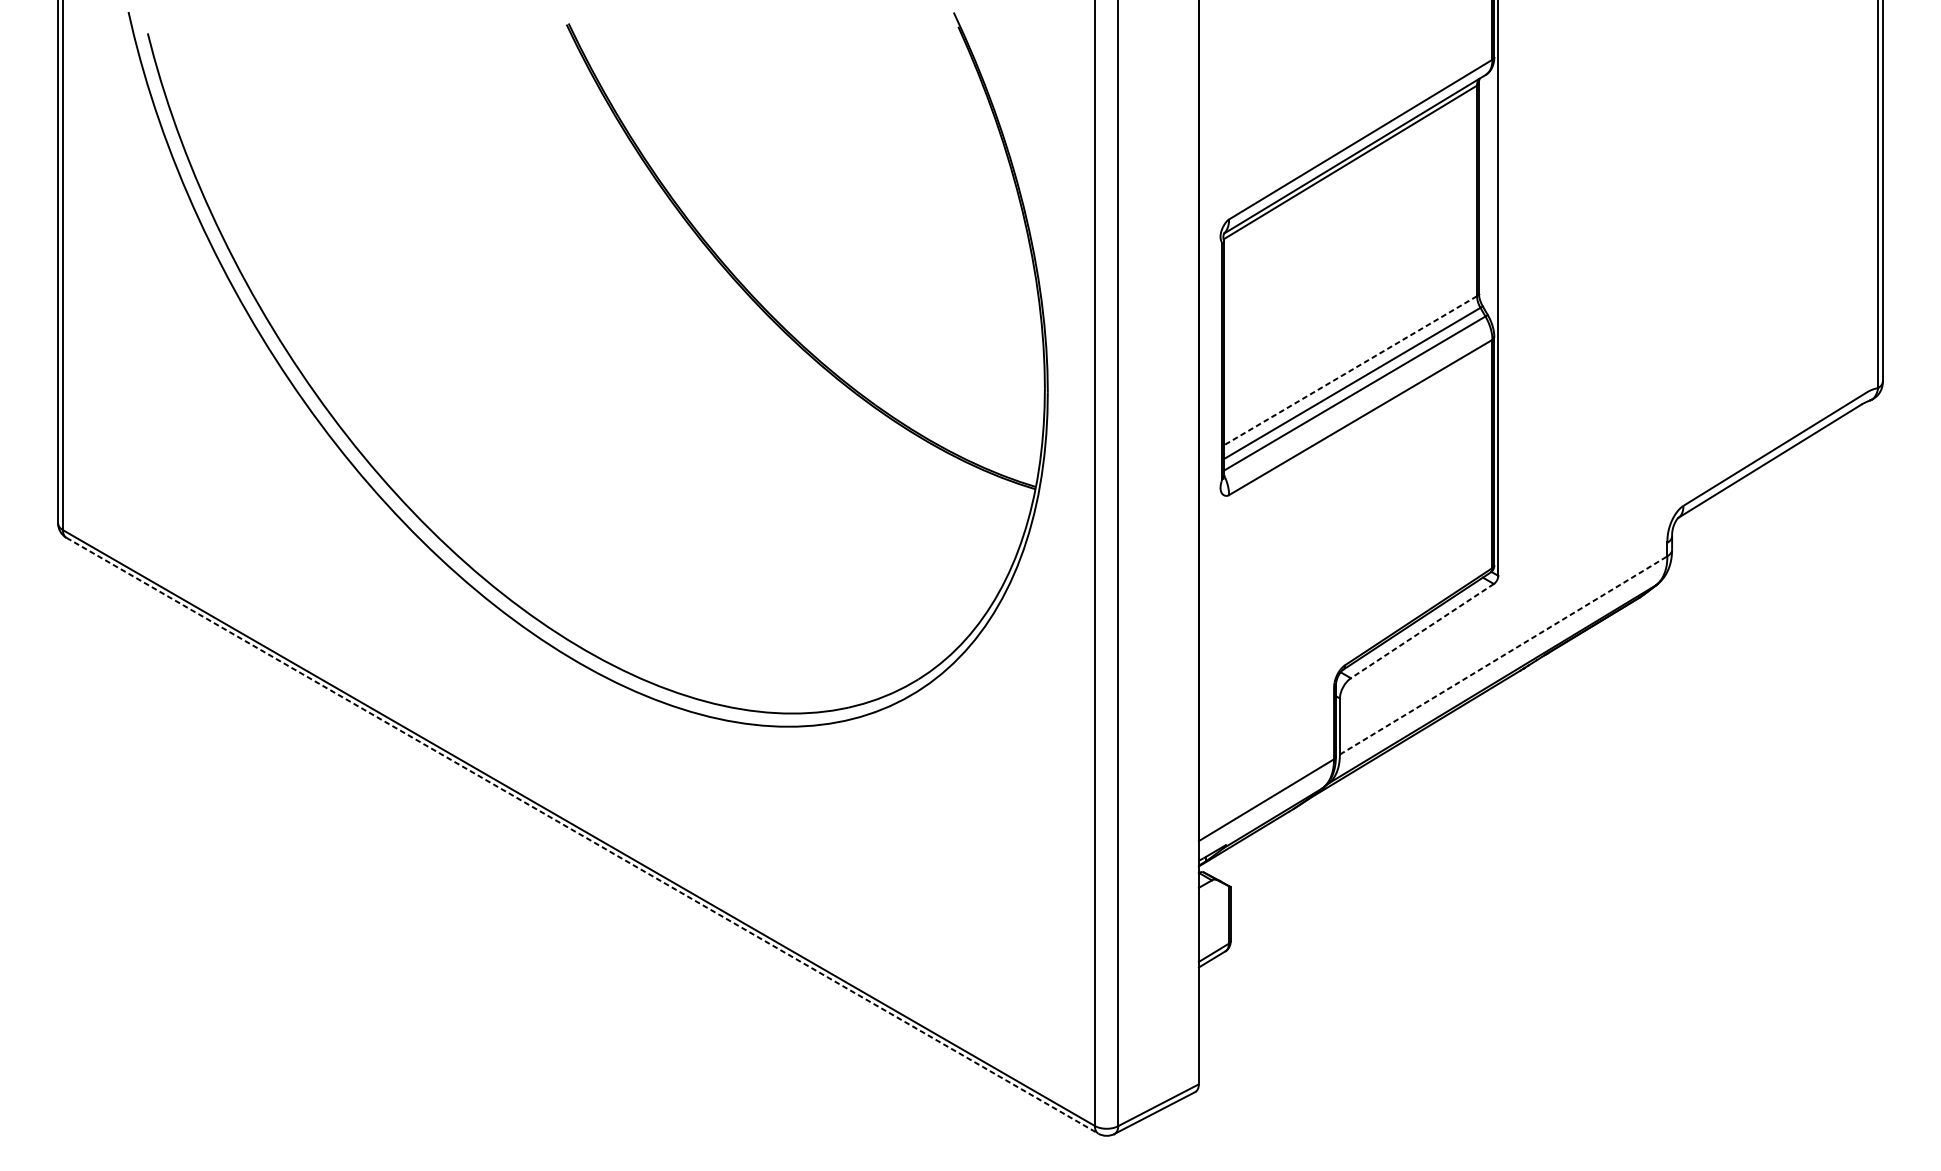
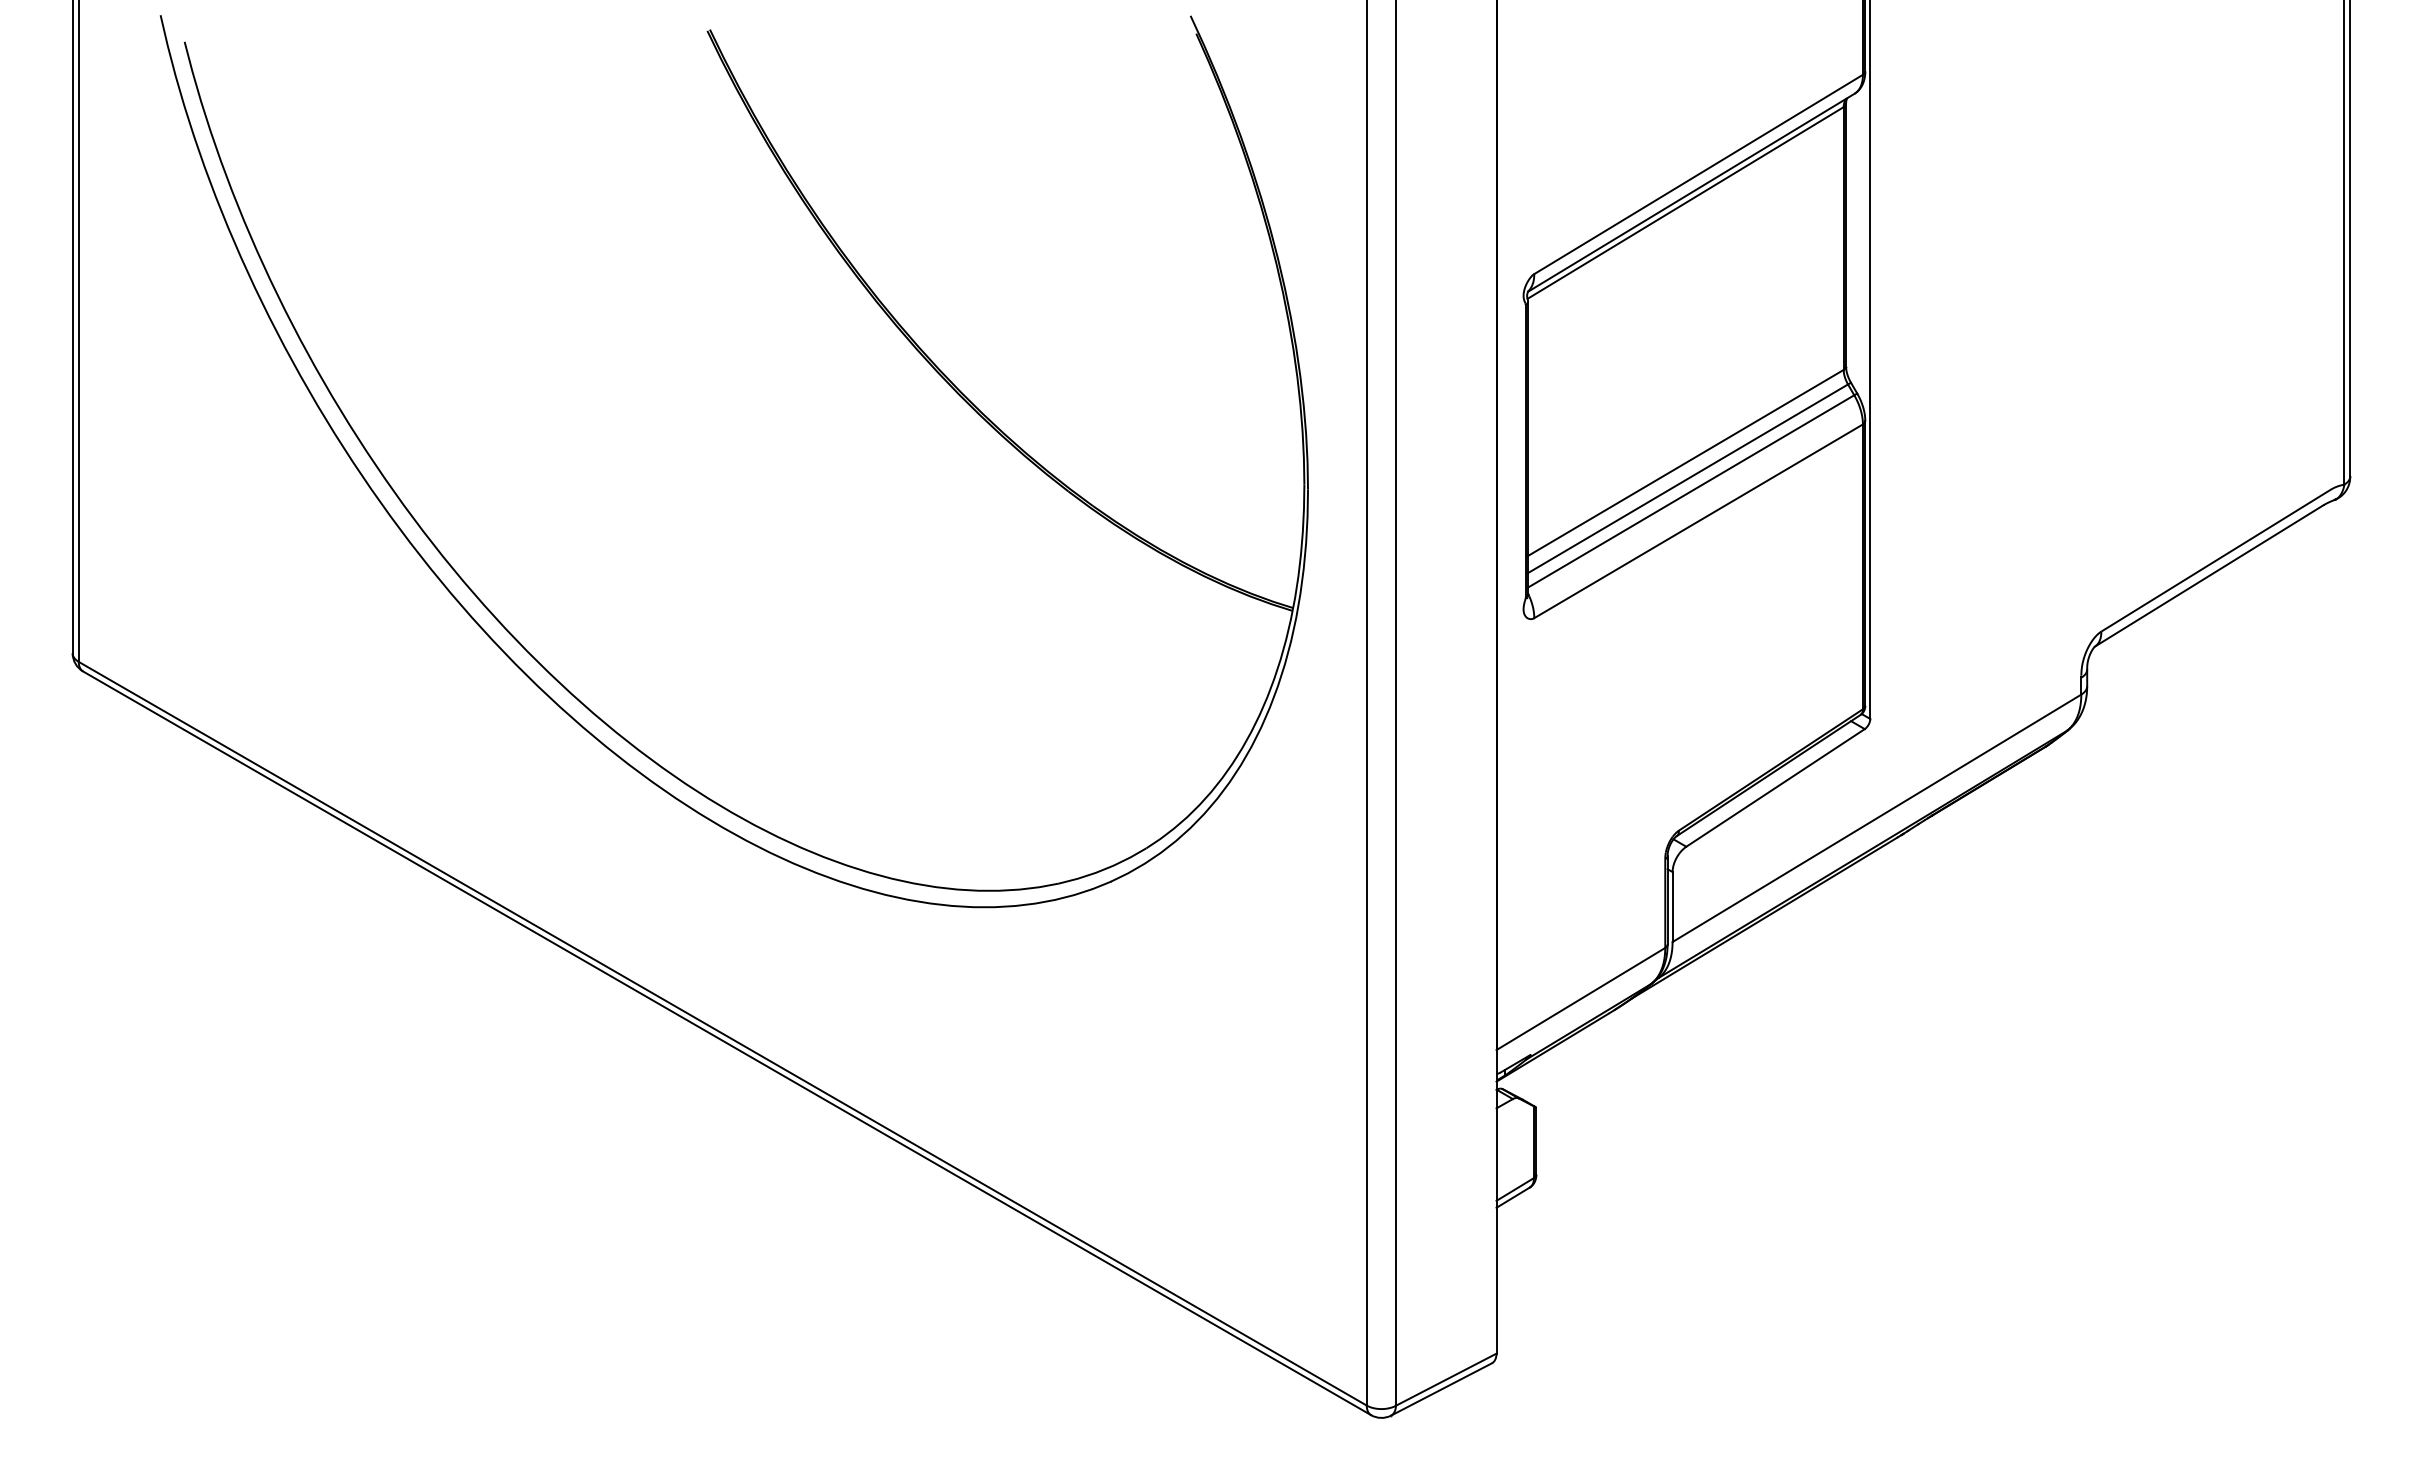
line: (1350, 371) -> (1685, 463), dashed -> solid
line: (1422, 630) -> (1775, 787), dashed -> solid
line: (1503, 655) -> (1876, 818), dashed -> solid
line: (582, 835) -> (727, 1043), dashed -> solid

